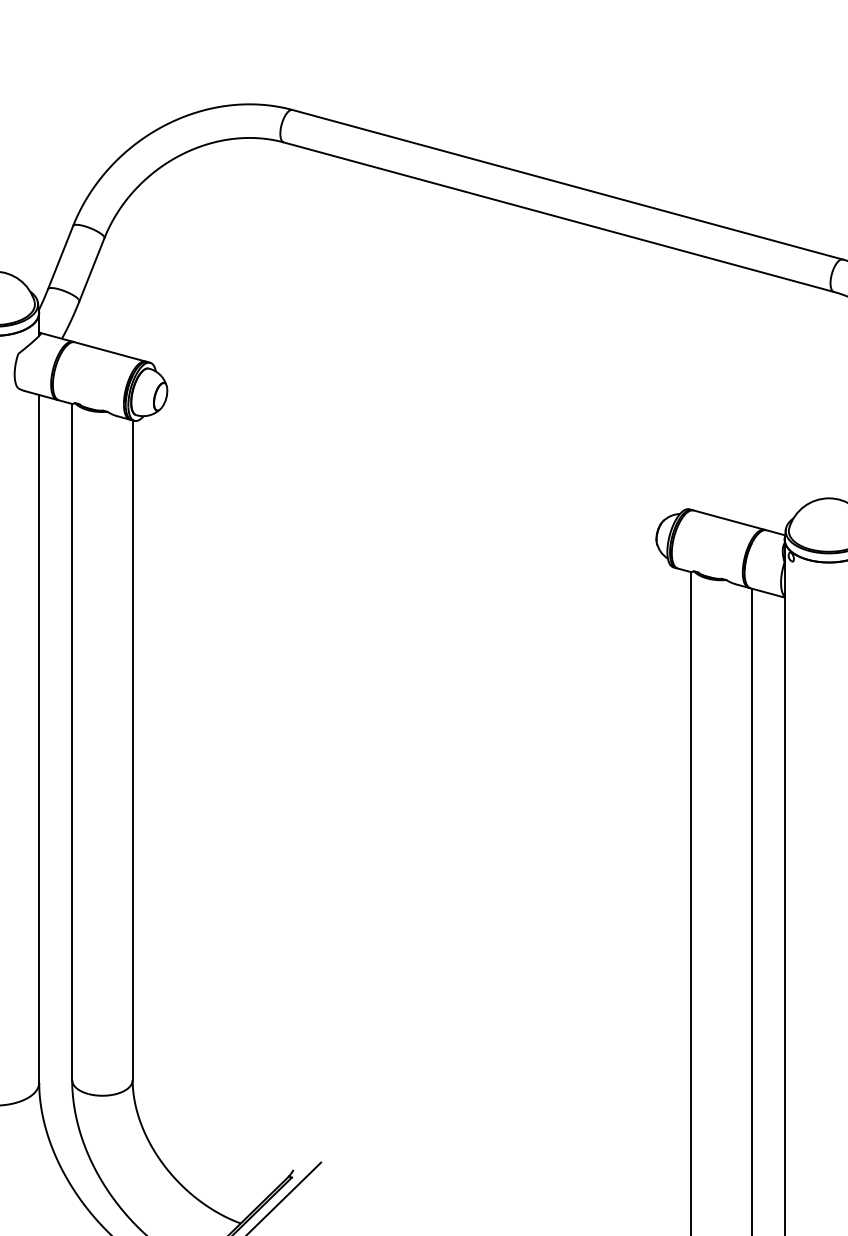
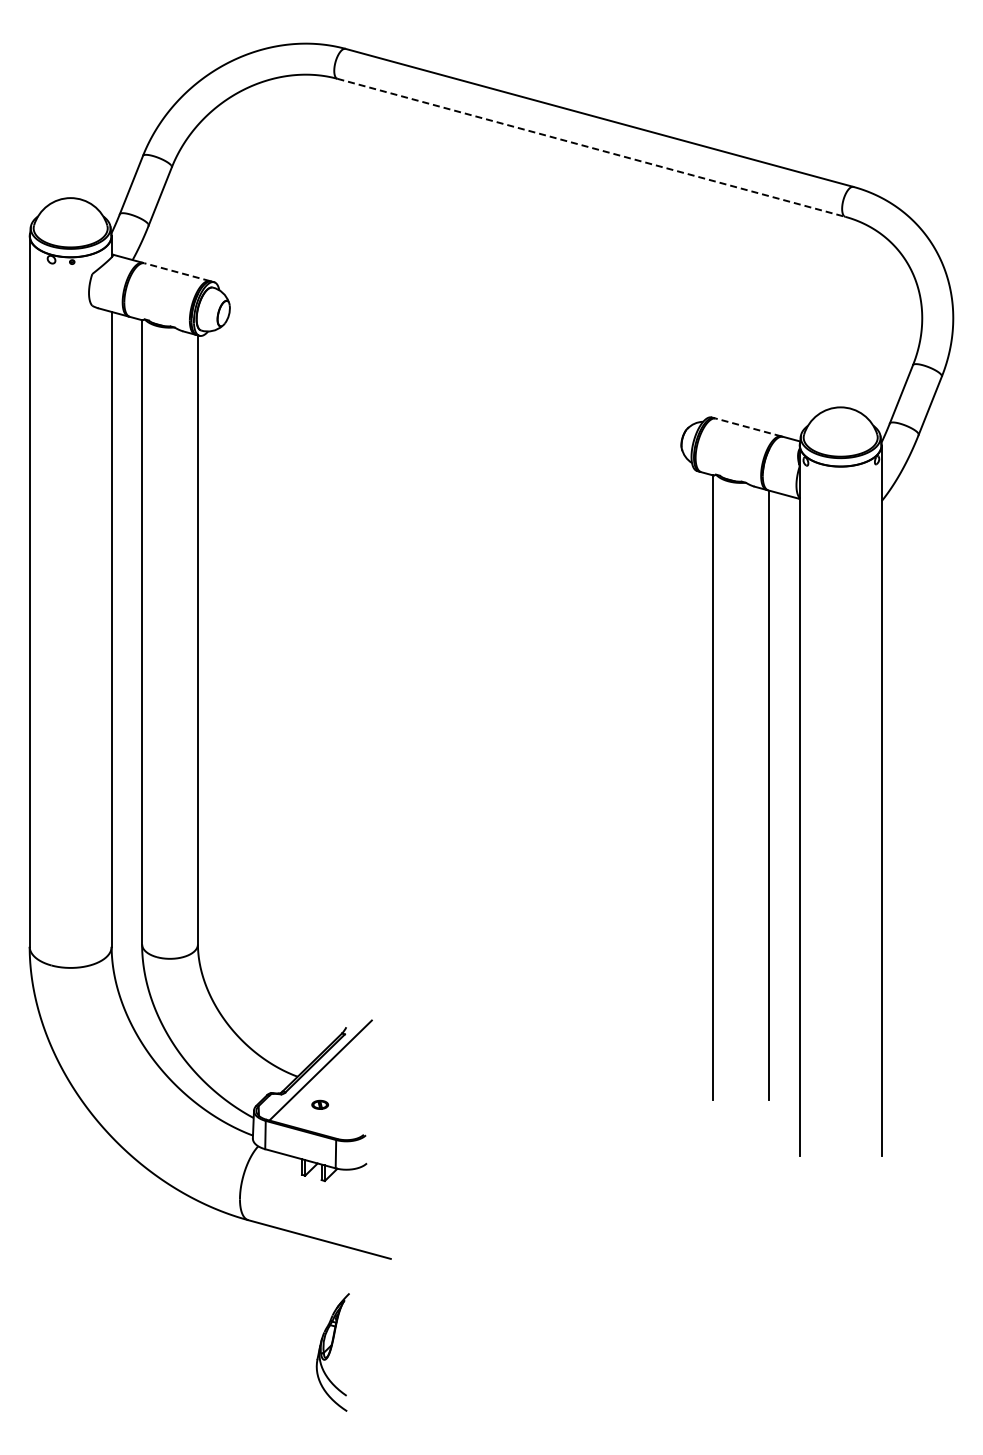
line: (559, 216) -> (591, 147), solid -> dashed
line: (110, 352) -> (177, 272), solid -> dashed
line: (729, 520) -> (748, 427), solid -> dashed

